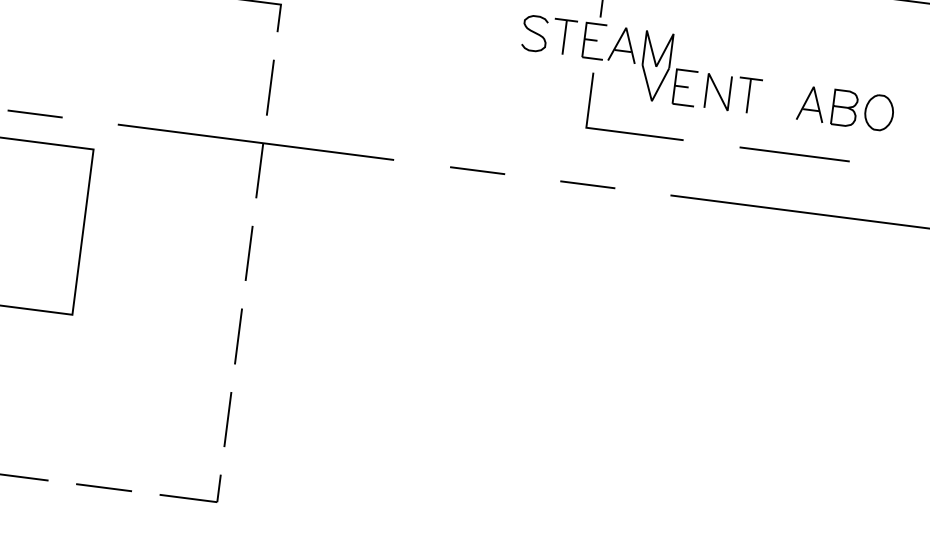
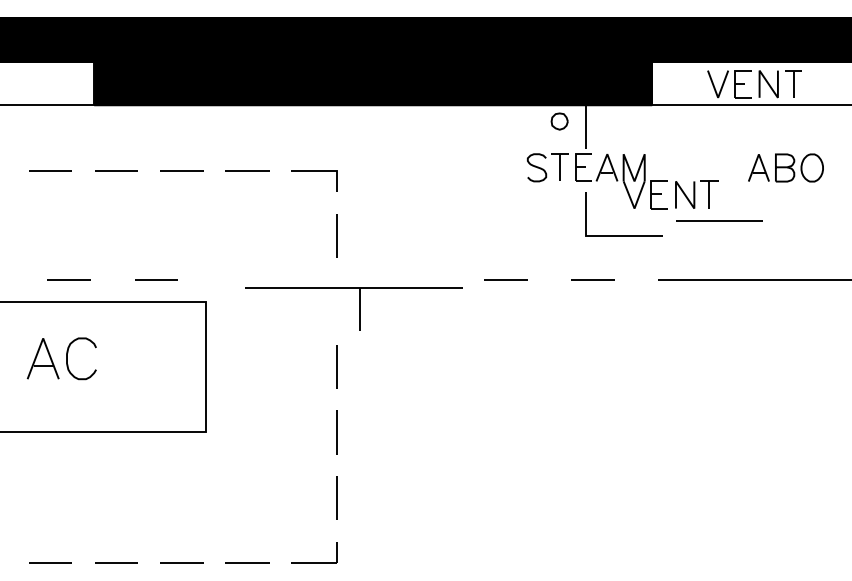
part: (845, 107) -> (785, 167), moved
line: (794, 154) -> (719, 220), moved
part: (251, 168) -> (353, 308), moved

